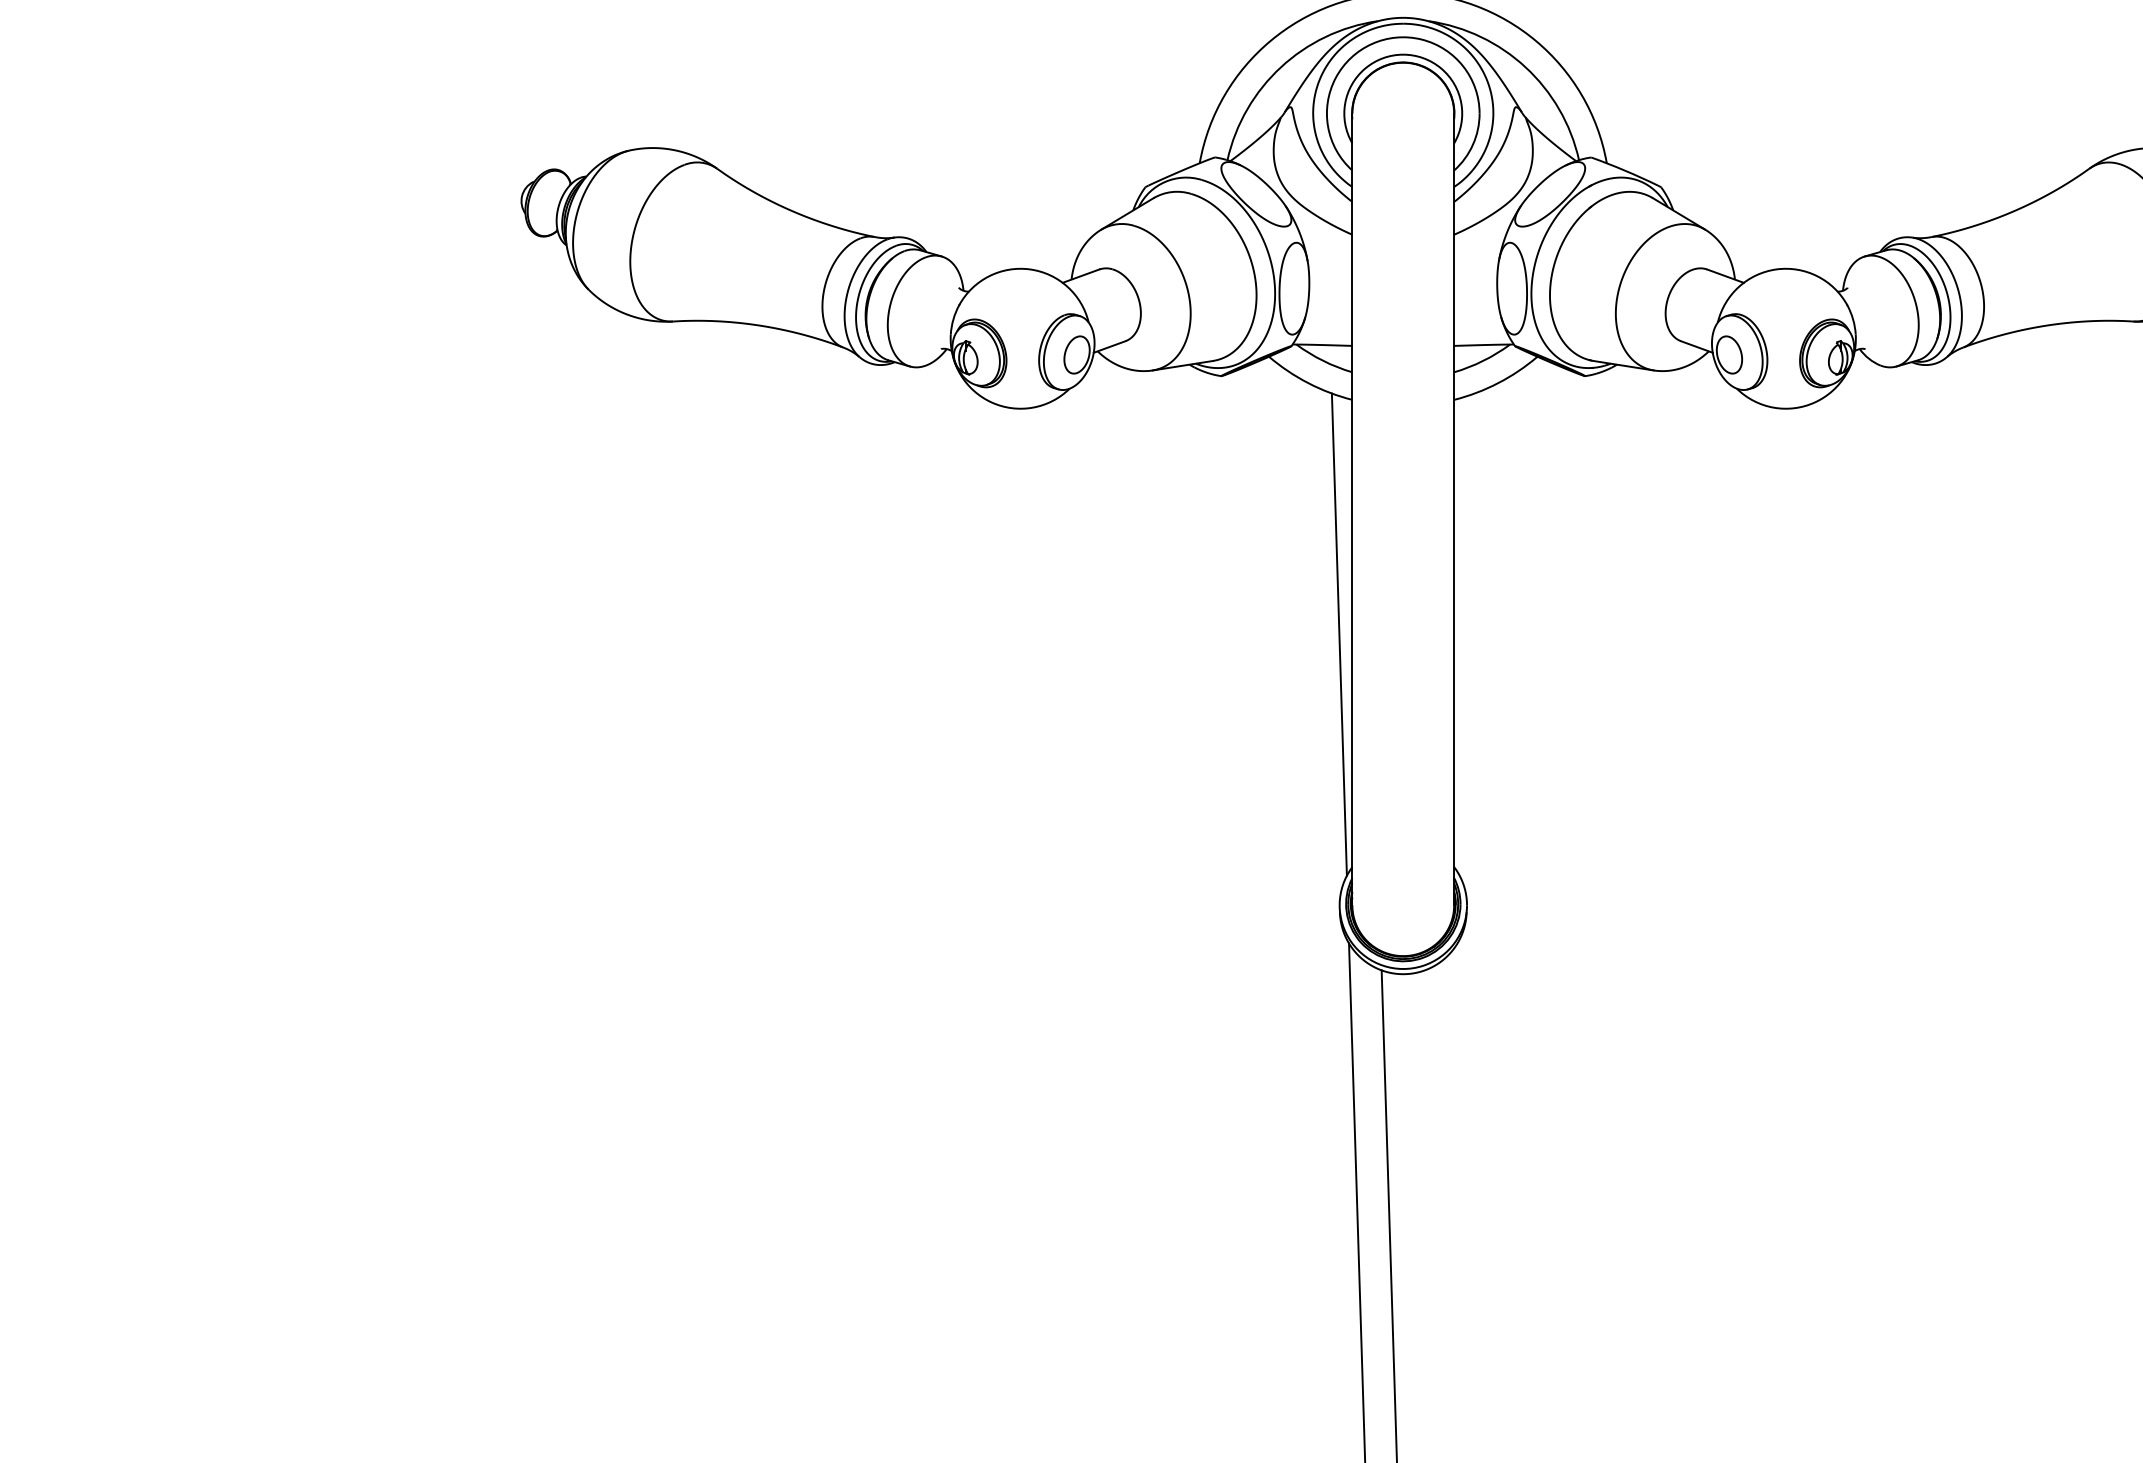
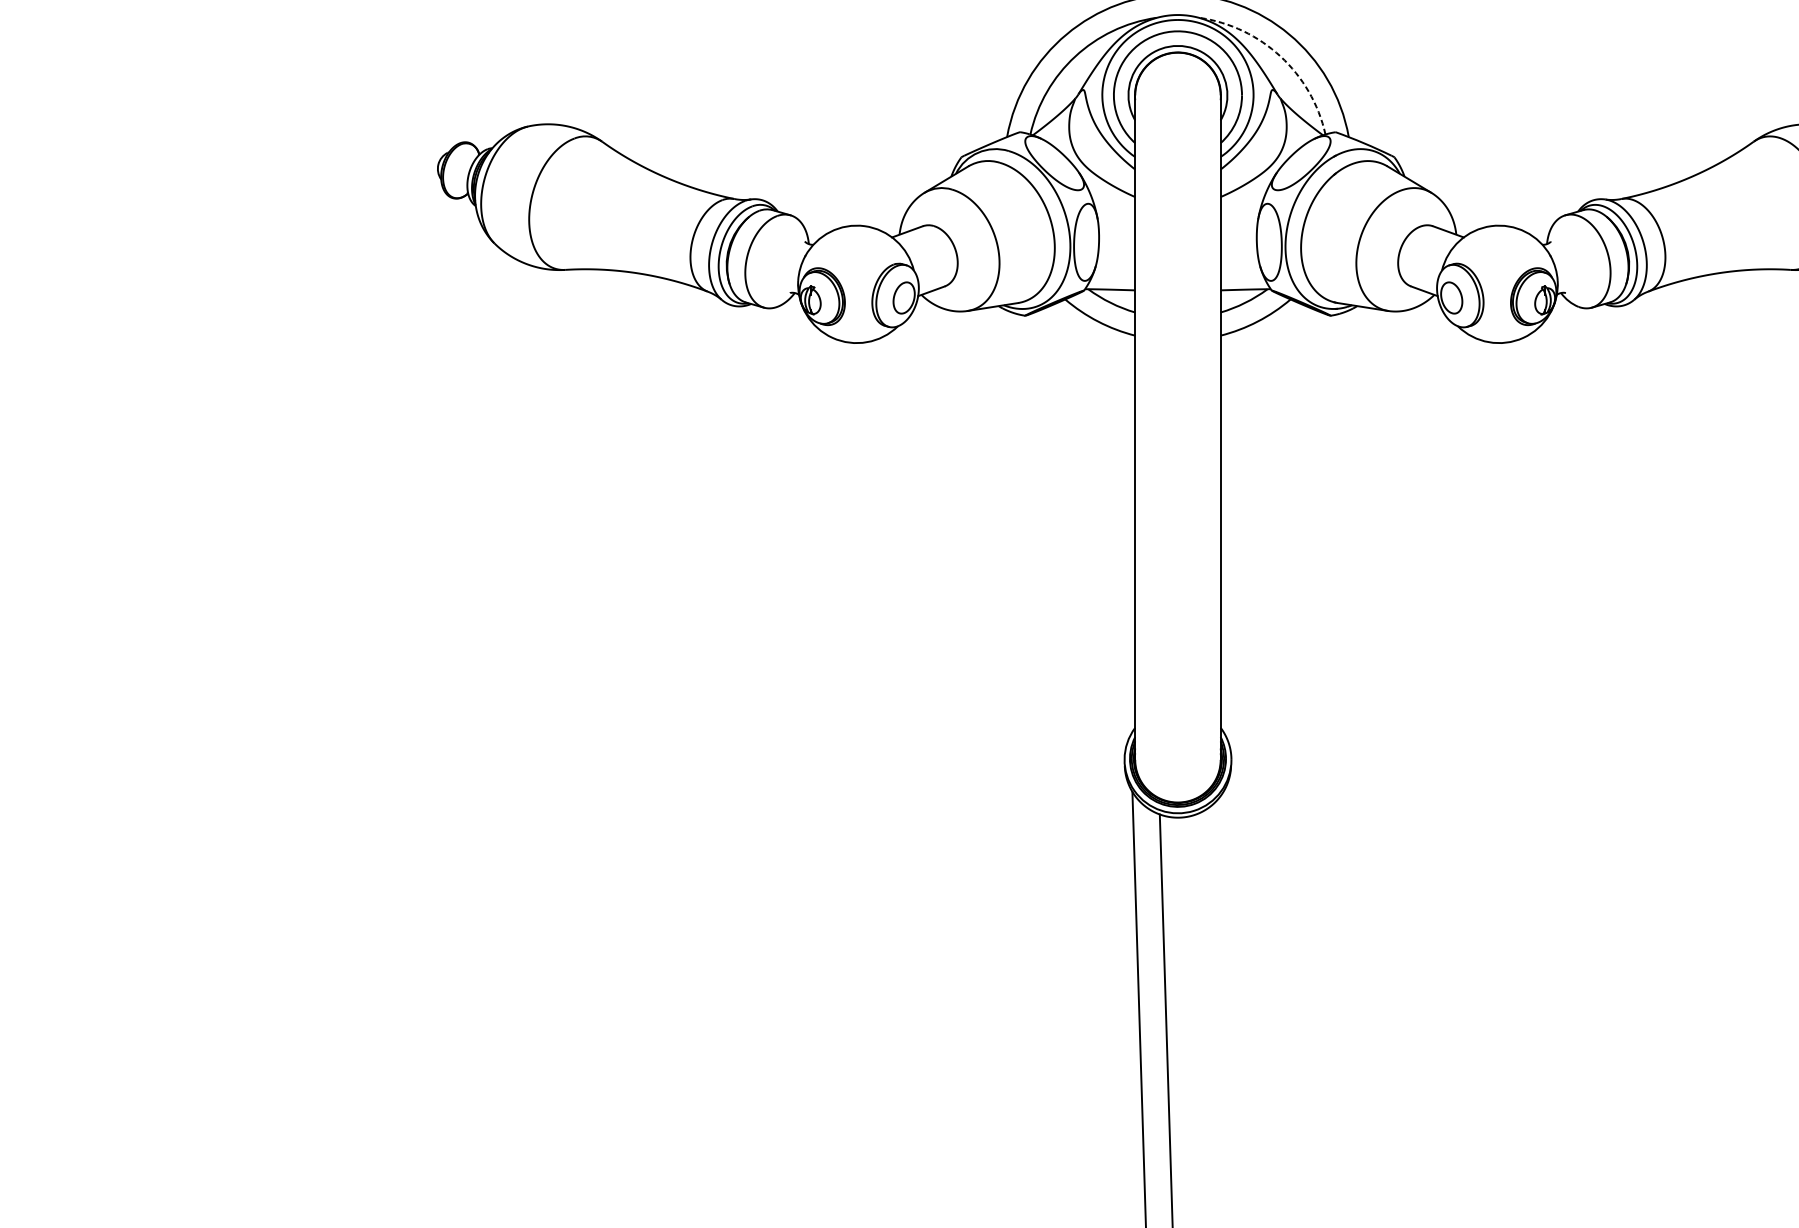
arc: (1525, 67) -> (1280, 56), solid -> dashed
line: (1338, 634) -> (1123, 532), removed

